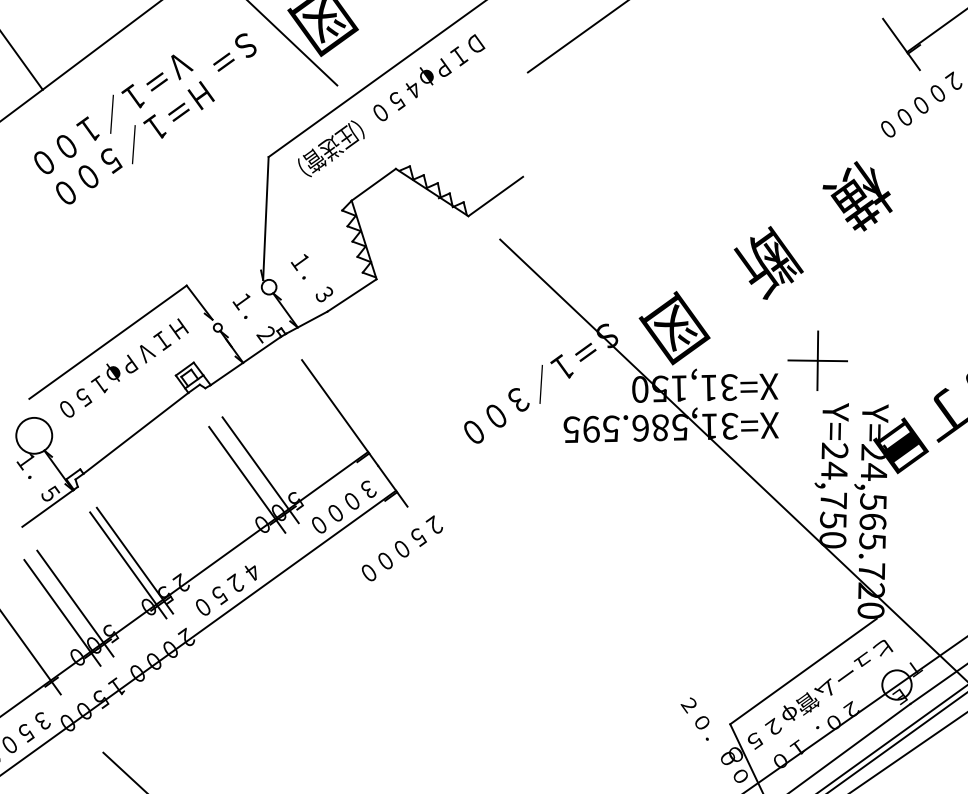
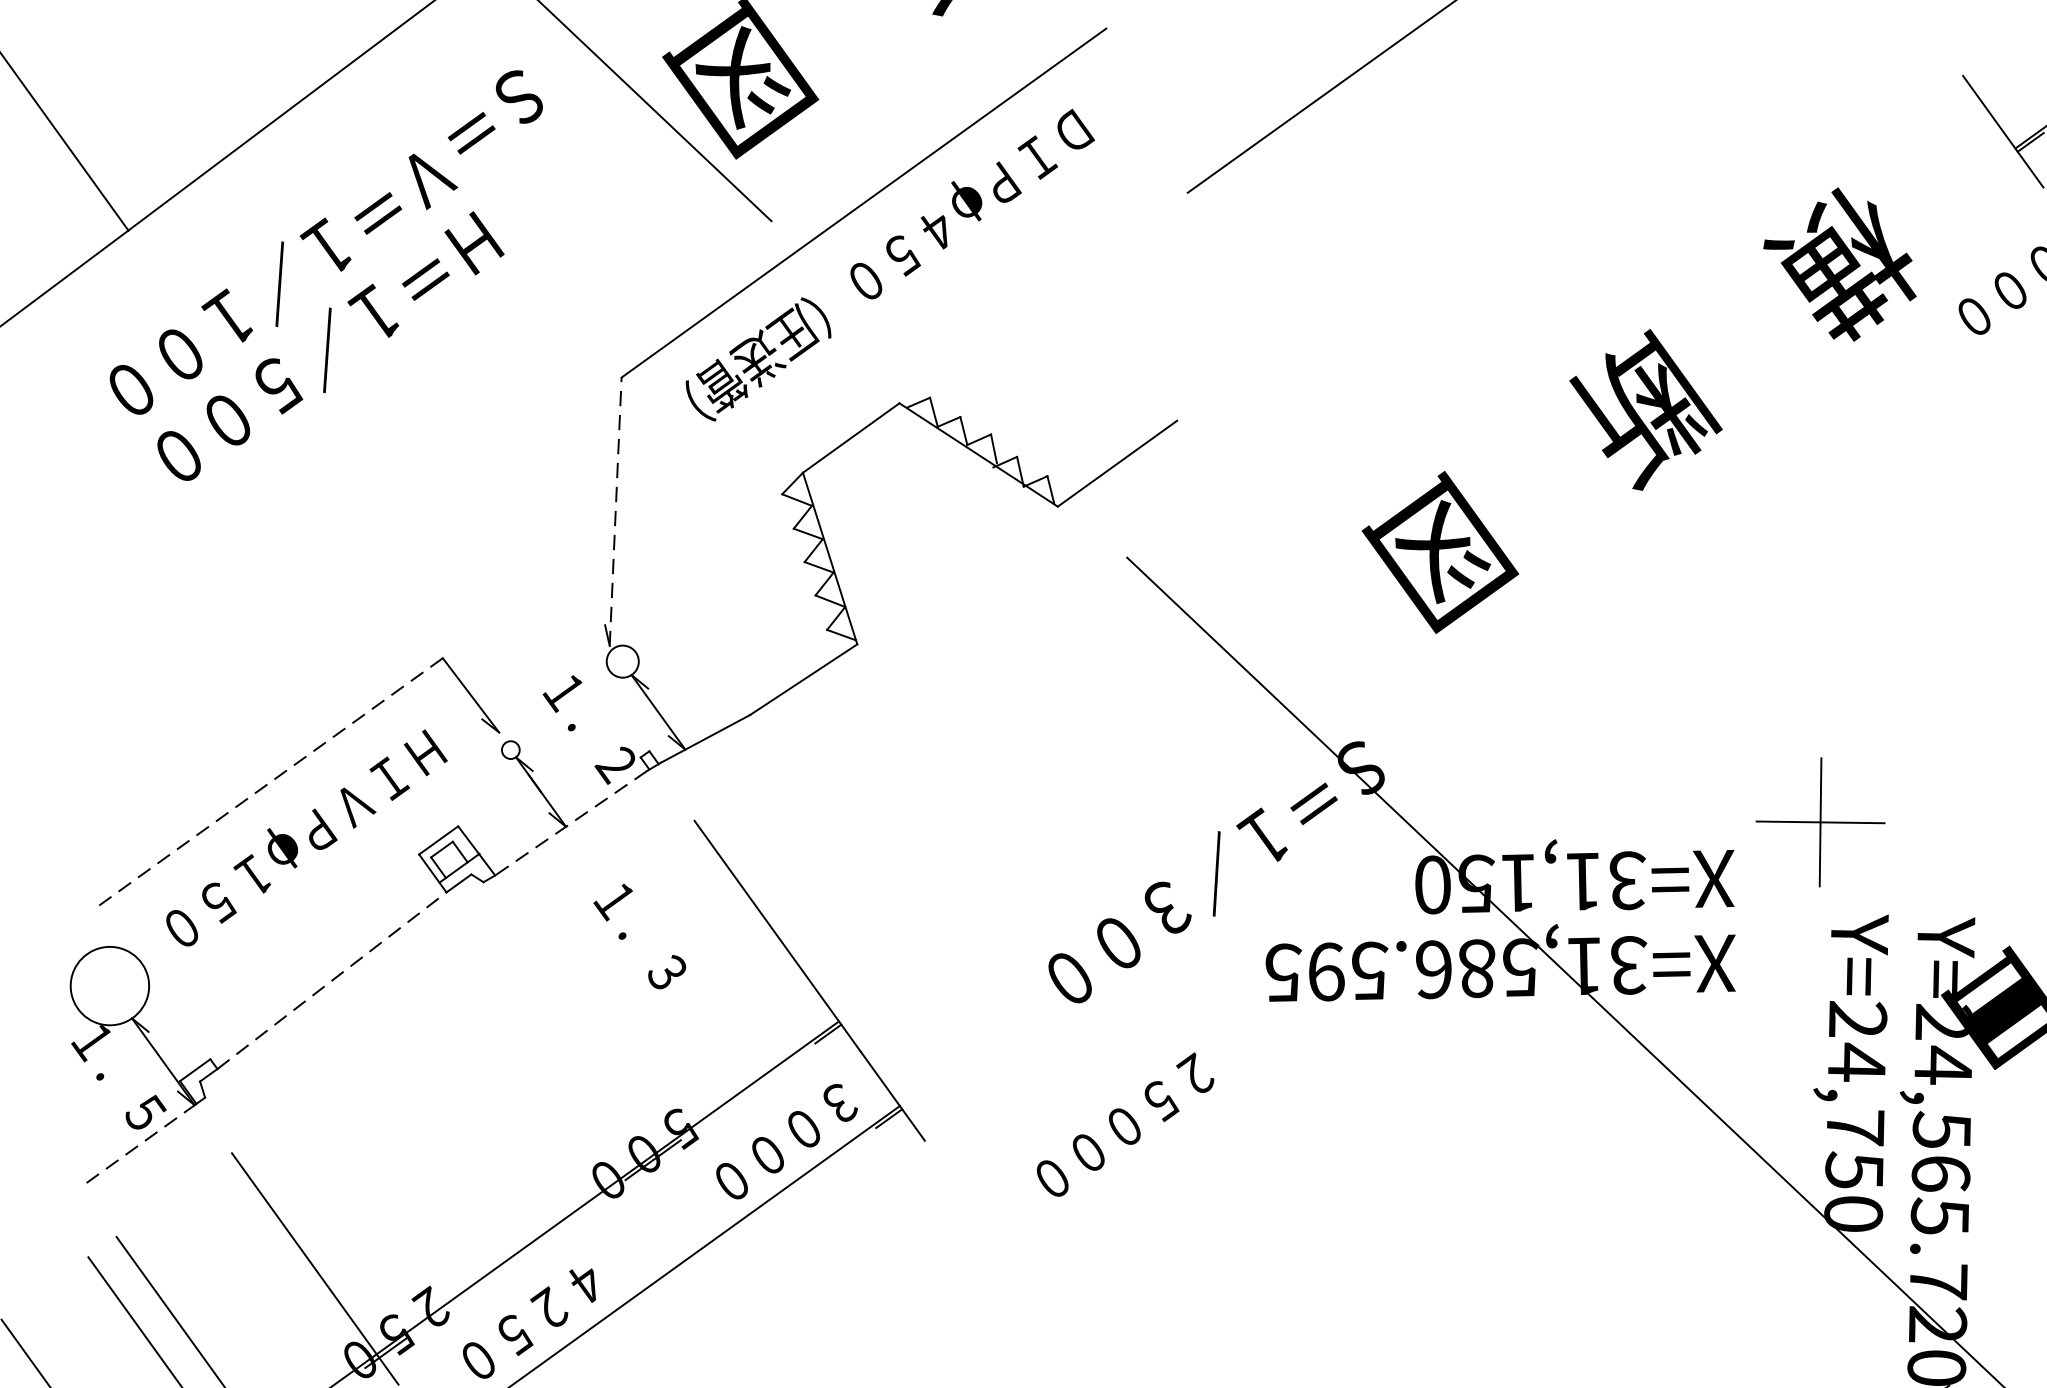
text: (234, 52) -> (494, 112), moved
line: (265, 218) -> (614, 511), solid -> dashed
text: (765, 263) -> (1638, 411), moved
text: (311, 278) -> (638, 937), moved
line: (108, 342) -> (272, 782), solid -> dashed
line: (245, 361) -> (571, 823), solid -> dashed
line: (136, 433) -> (333, 981), solid -> dashed
line: (260, 470) -> (603, 1061), removed
line: (247, 479) -> (575, 1081), removed
line: (48, 508) -> (141, 1144), solid -> dashed
text: (402, 548) -> (1125, 1125), moved
line: (134, 560) -> (328, 1258), removed

